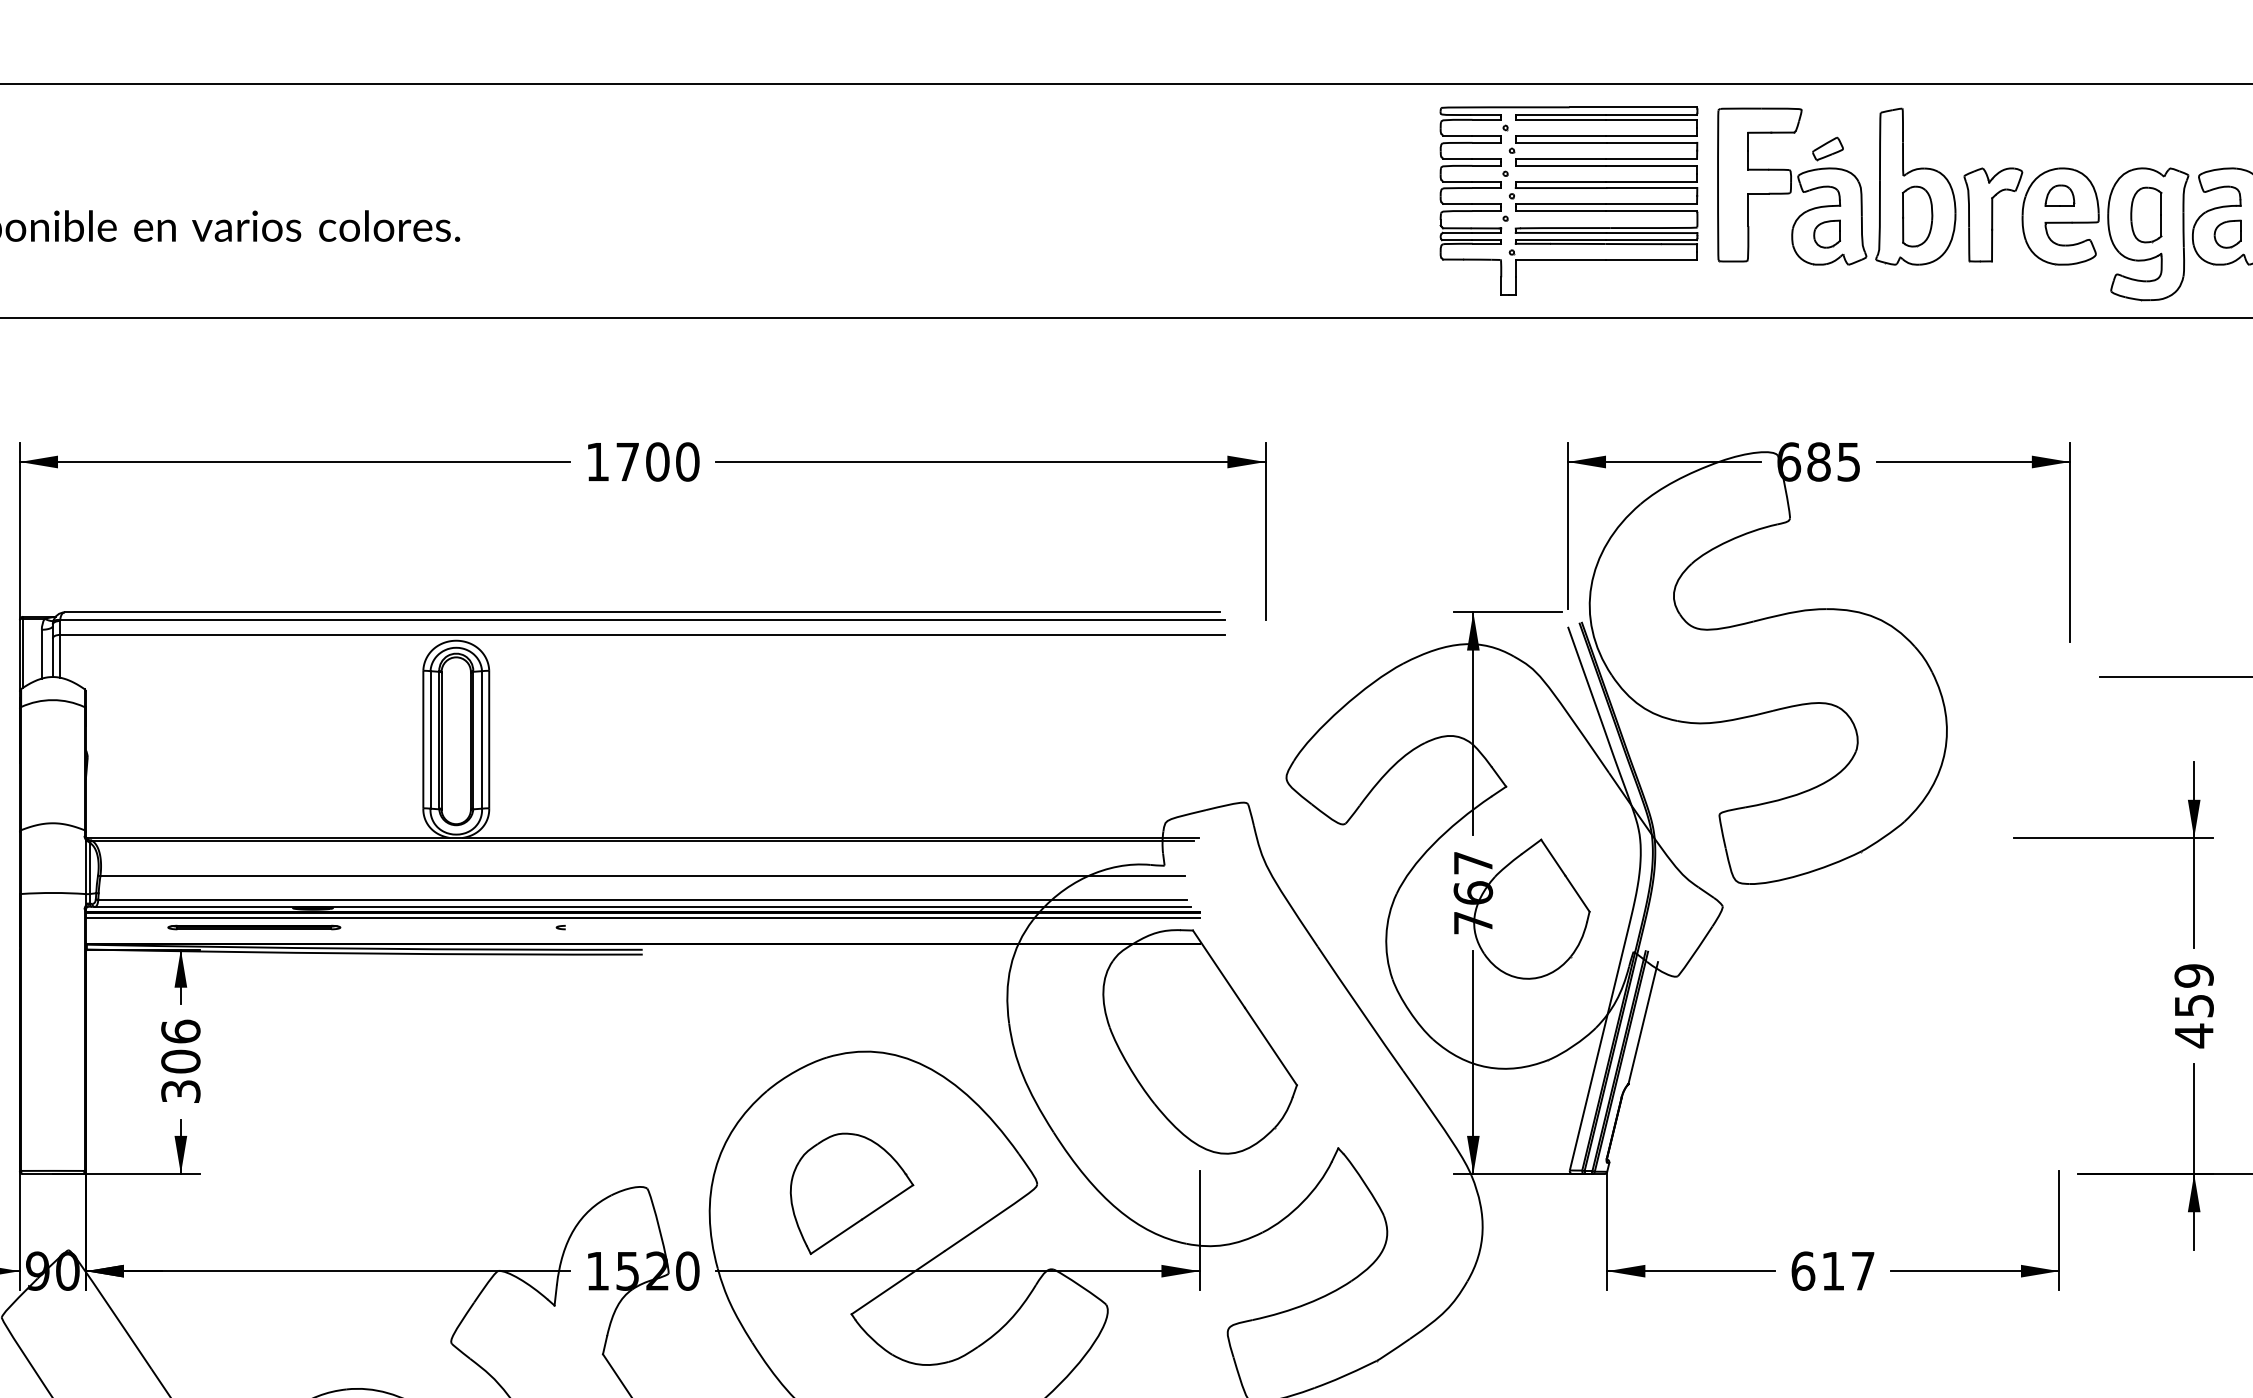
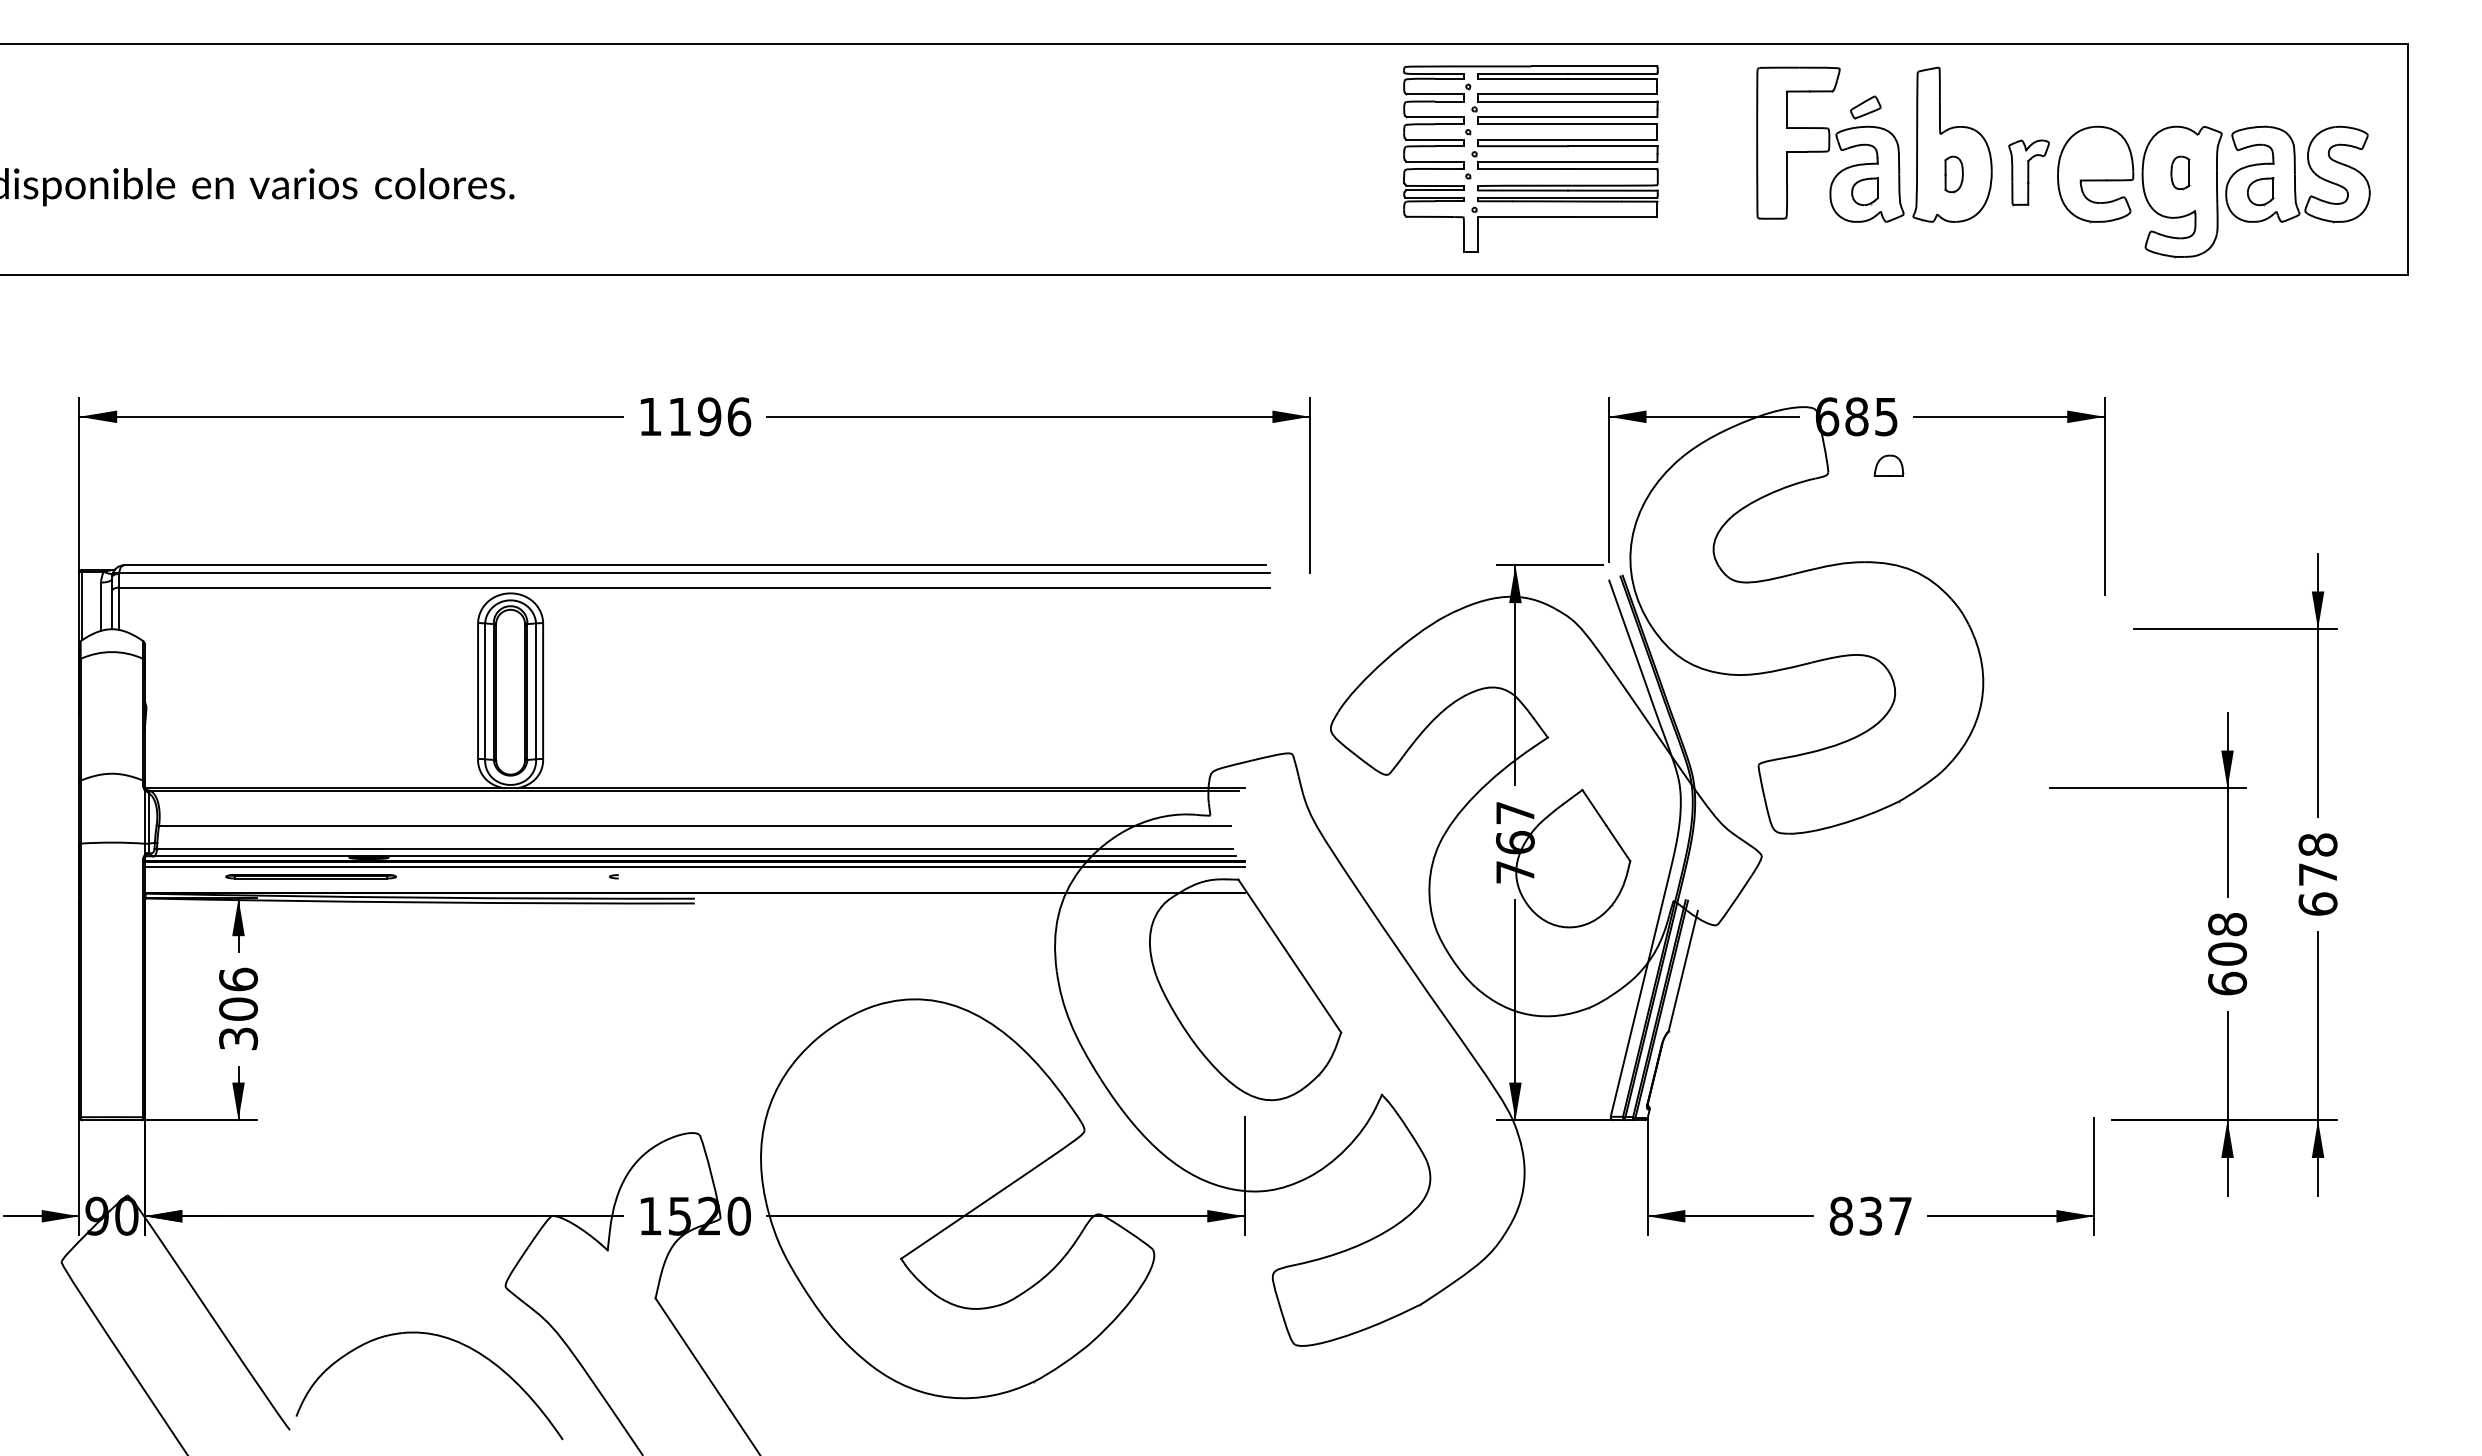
part: (2059, 195) -> (1888, 465), moved
part: (1568, 200) -> (1530, 158), moved
part: (1992, 214) -> (2028, 172), size x0.7
part: (2146, 214) -> (2180, 172), size x0.6
part: (1916, 216) -> (1953, 174), size x0.6
text: (658, 461) -> (710, 416), 1700 -> 1196
text: (2194, 1006) -> (2227, 954), 459 -> 608
part: (851, 1193) -> (901, 1139), removed
text: (1817, 1270) -> (1855, 1215), 617 -> 837

